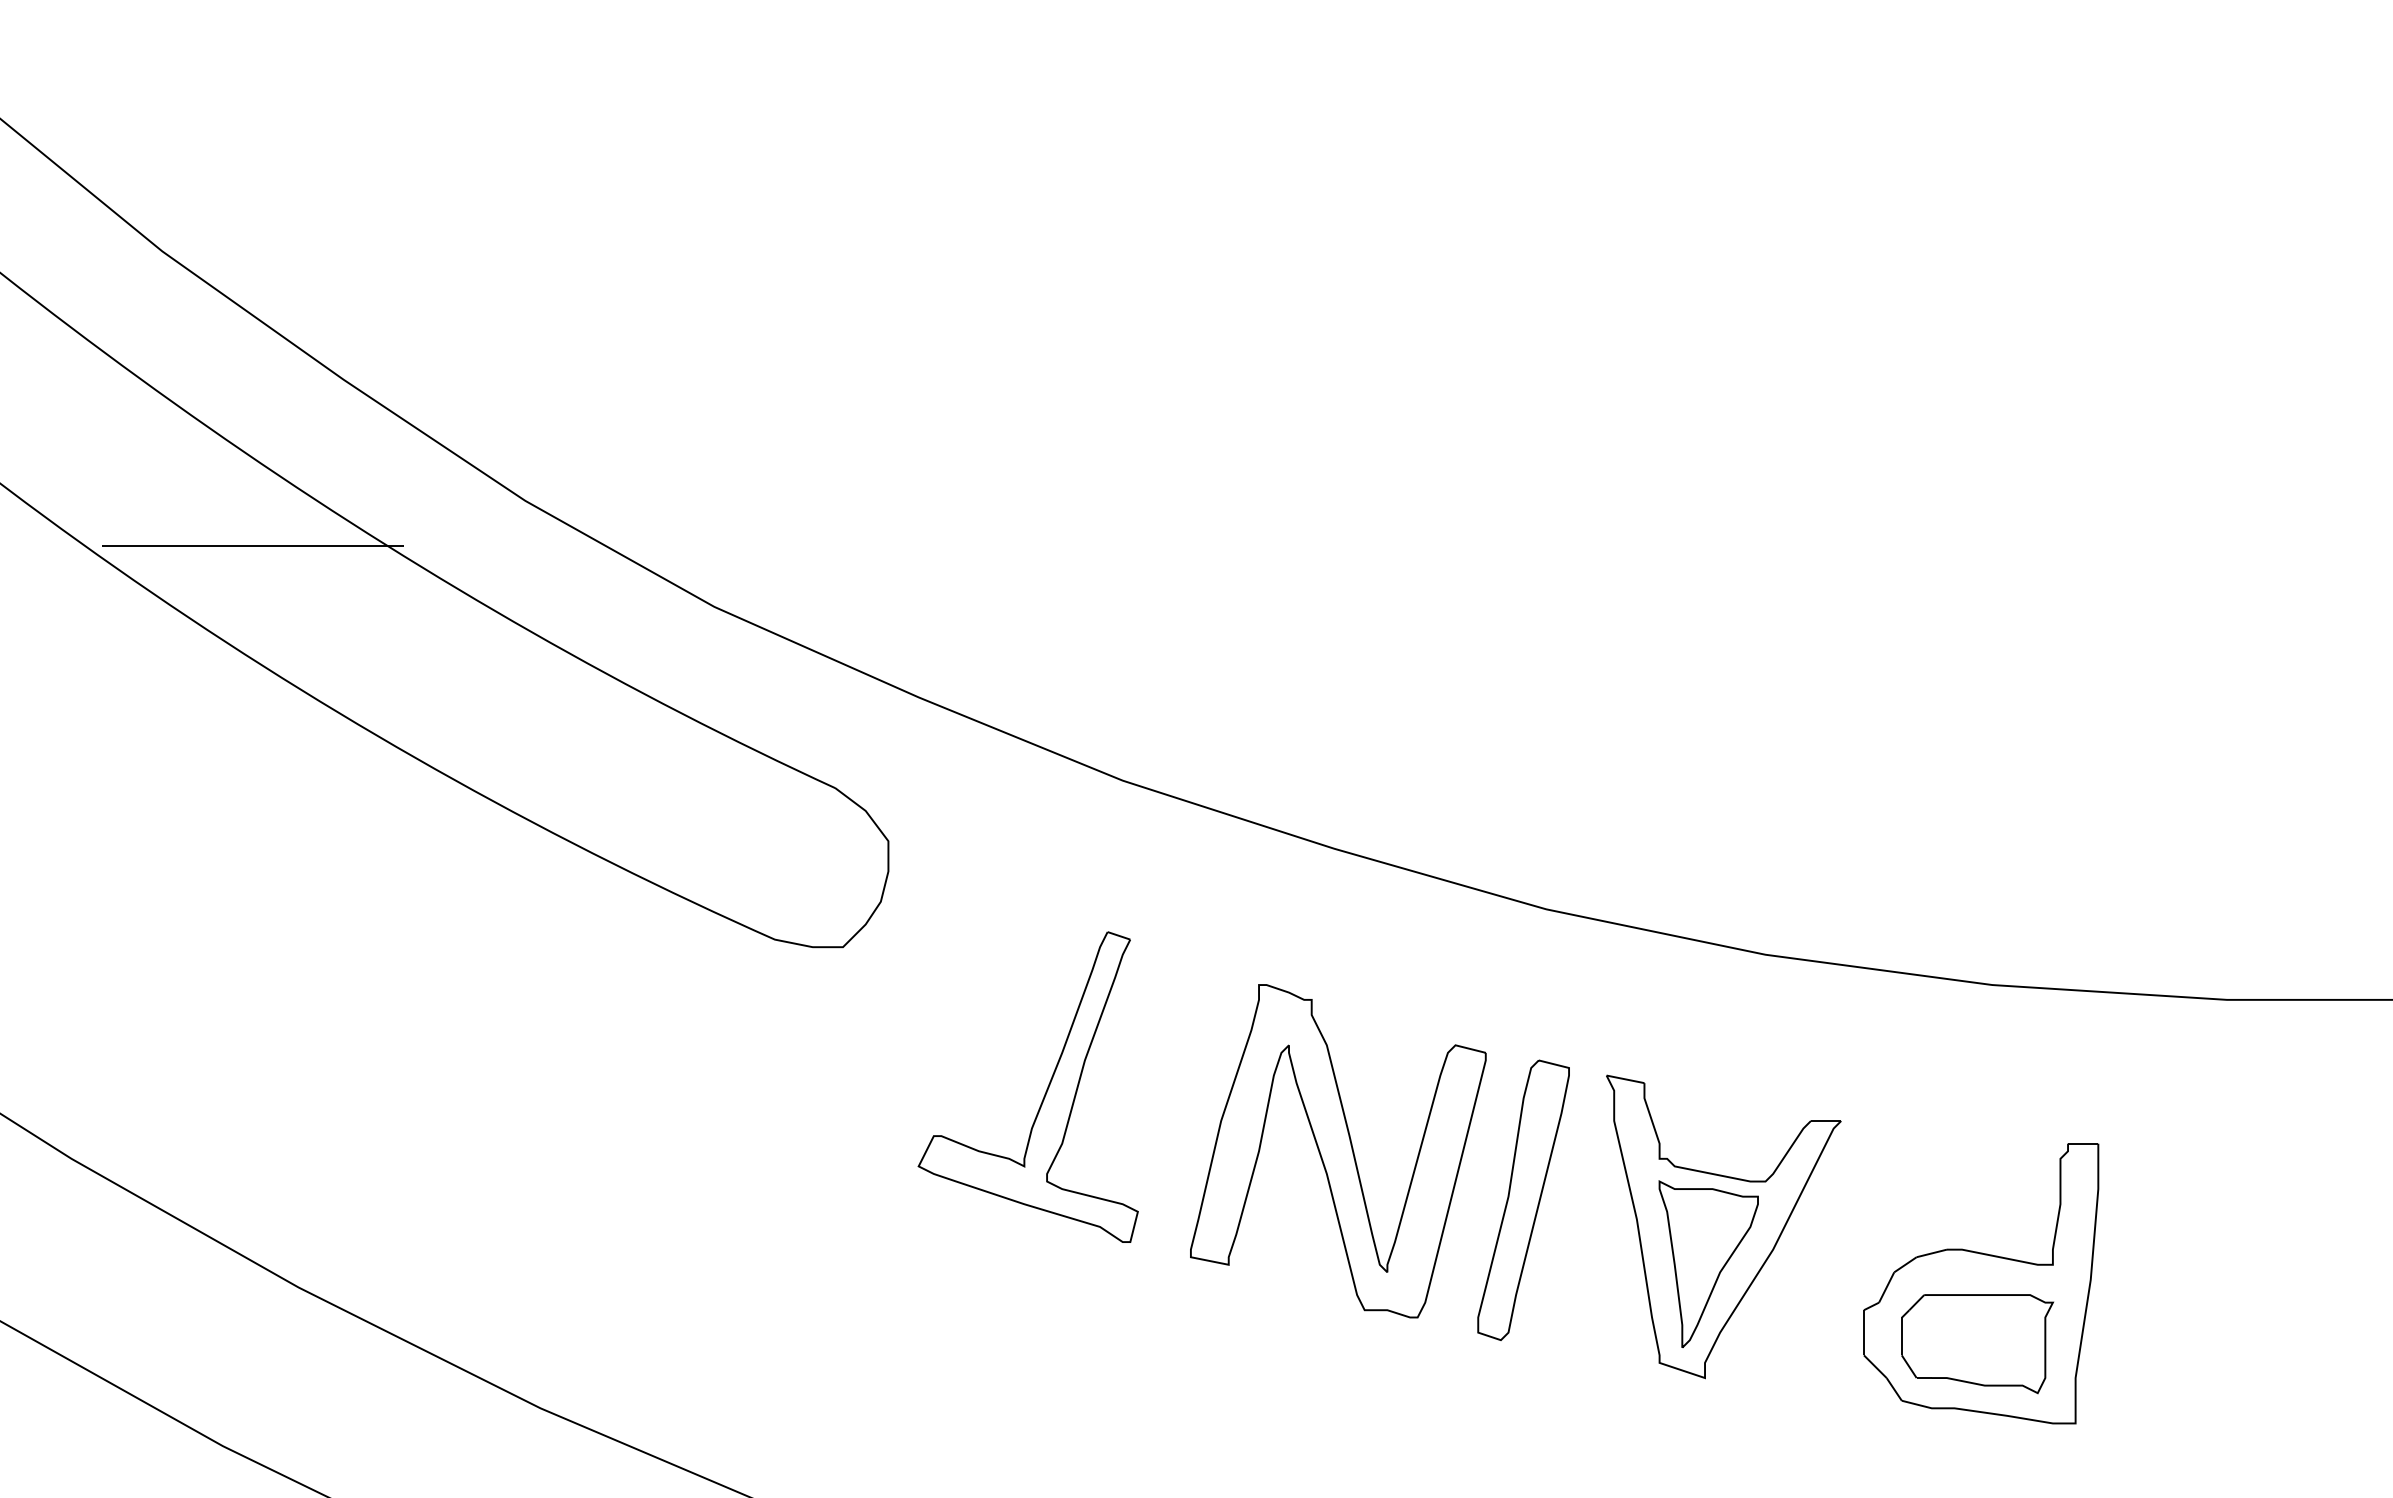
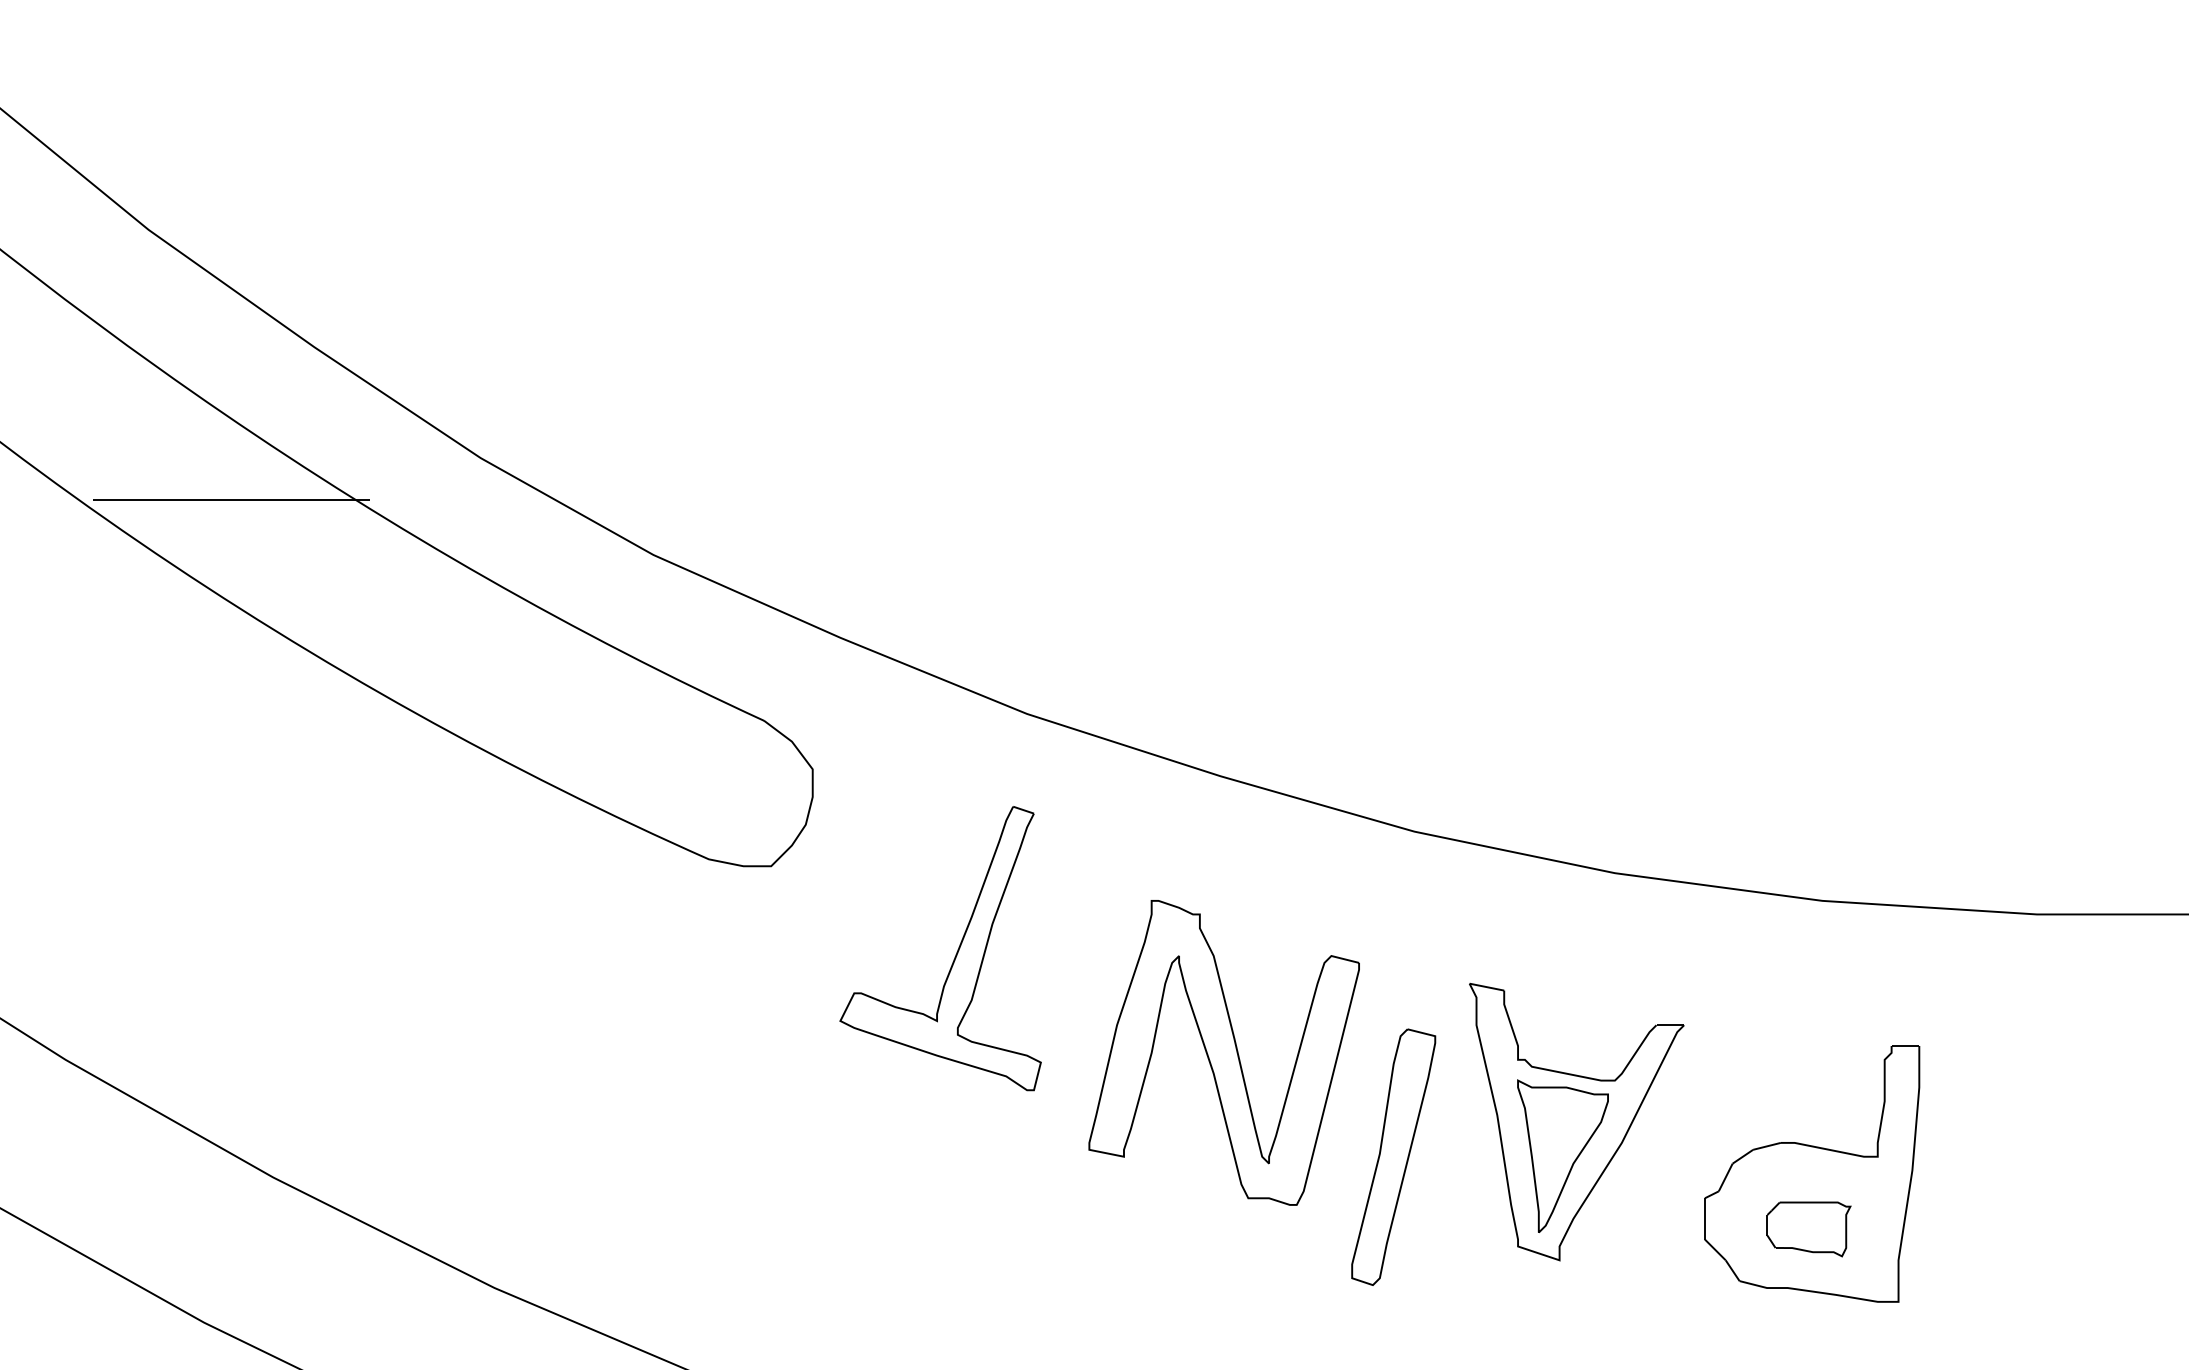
part: (1045, 1091) -> (956, 952), moved
part: (1523, 1199) -> (1393, 1156), moved
part: (1977, 1344) -> (1808, 1229), size x0.6

